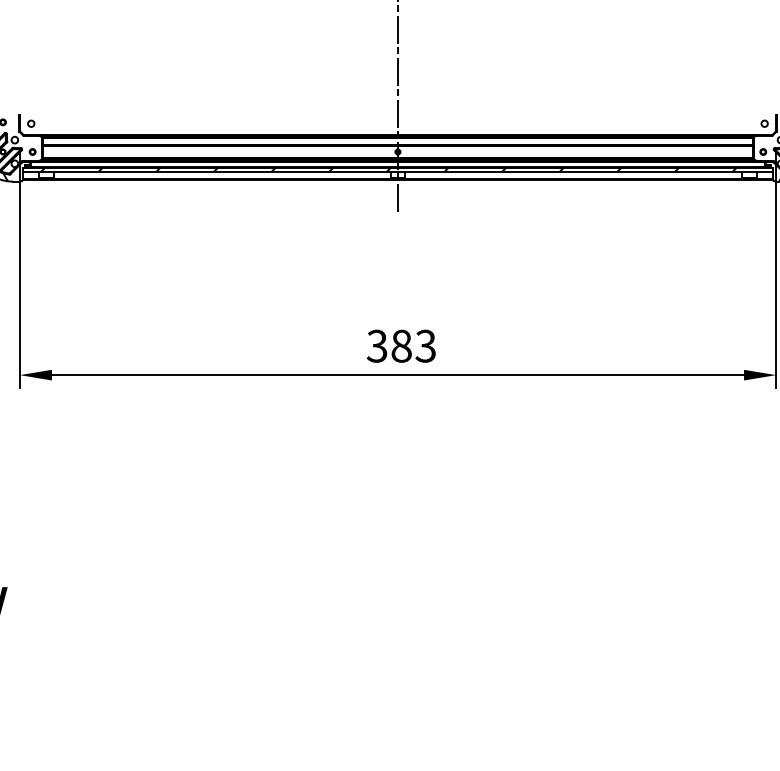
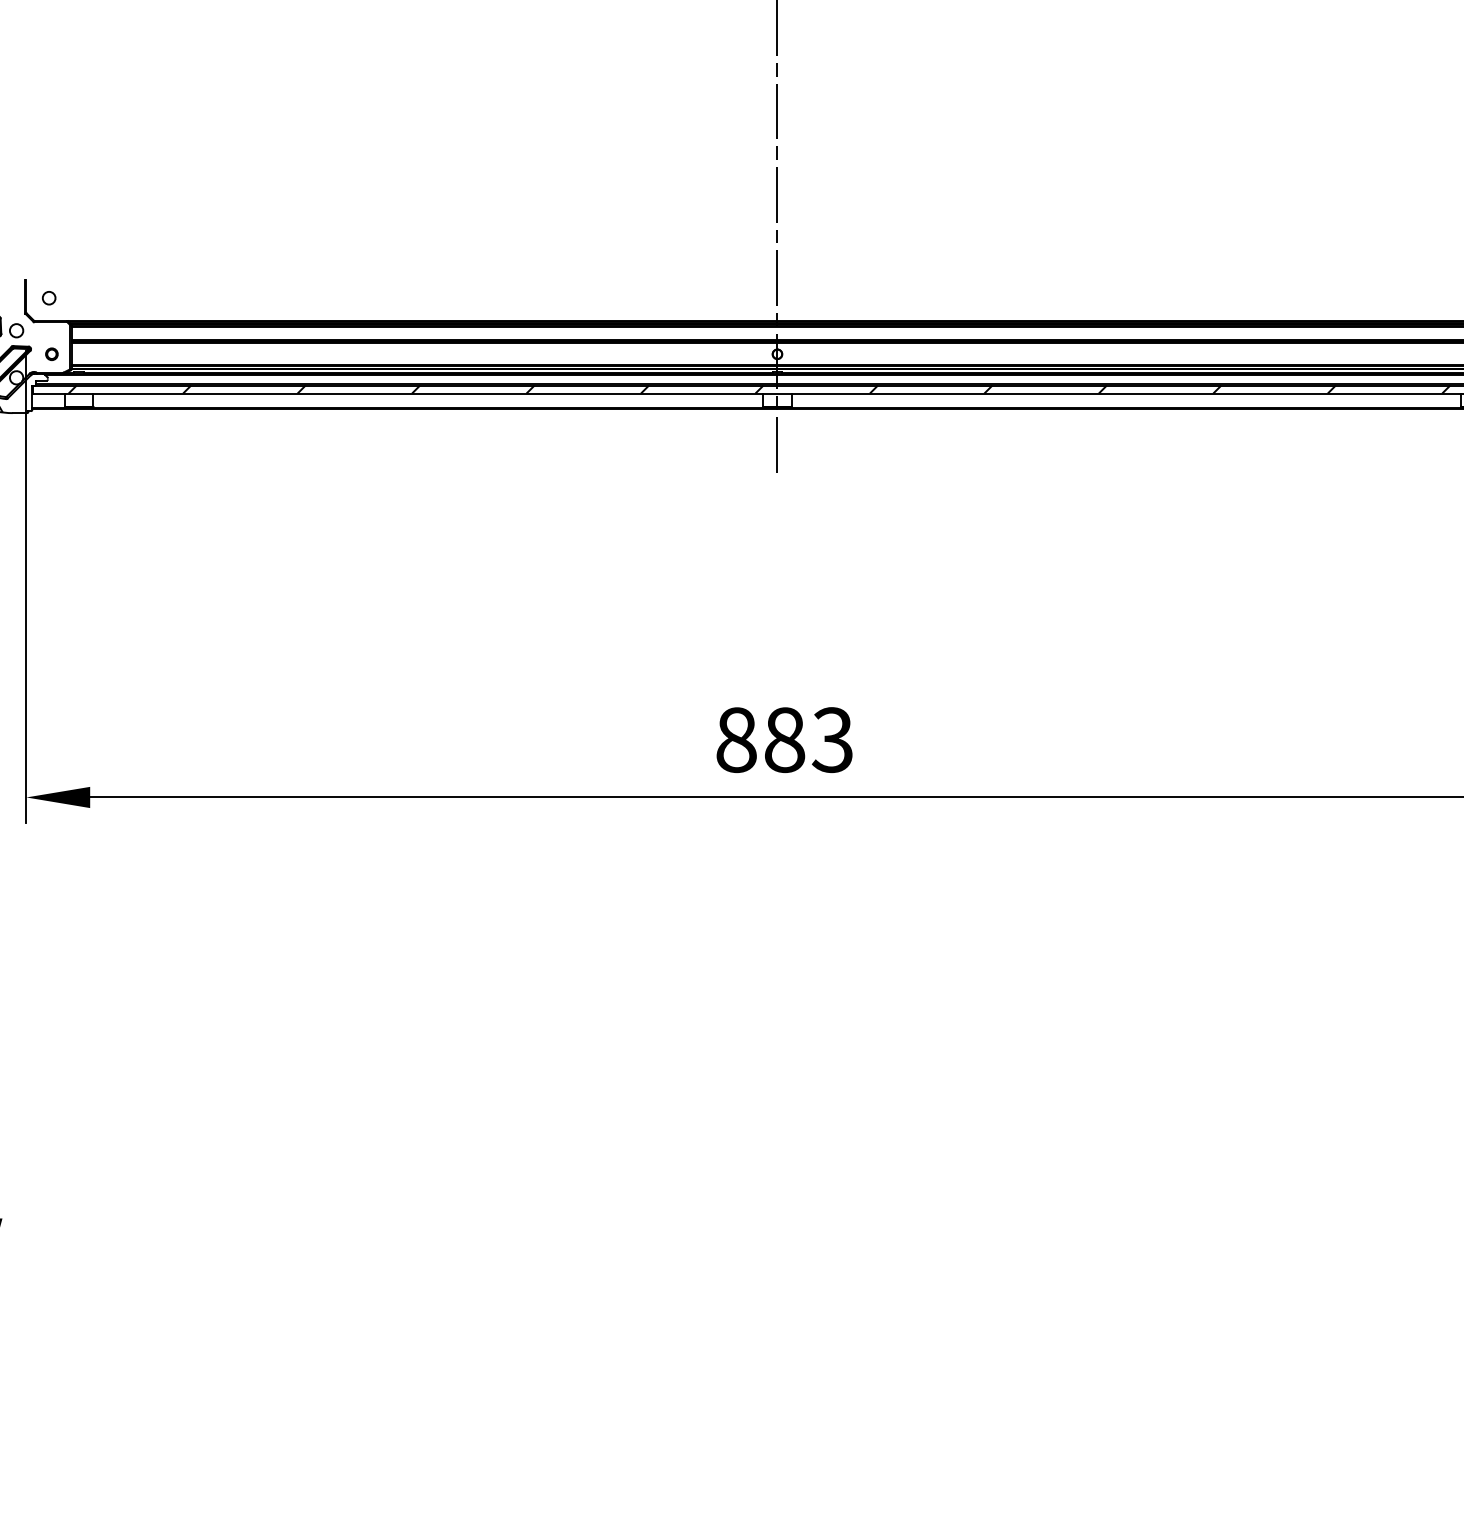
text: (376, 345) -> (734, 738), 383 -> 883

